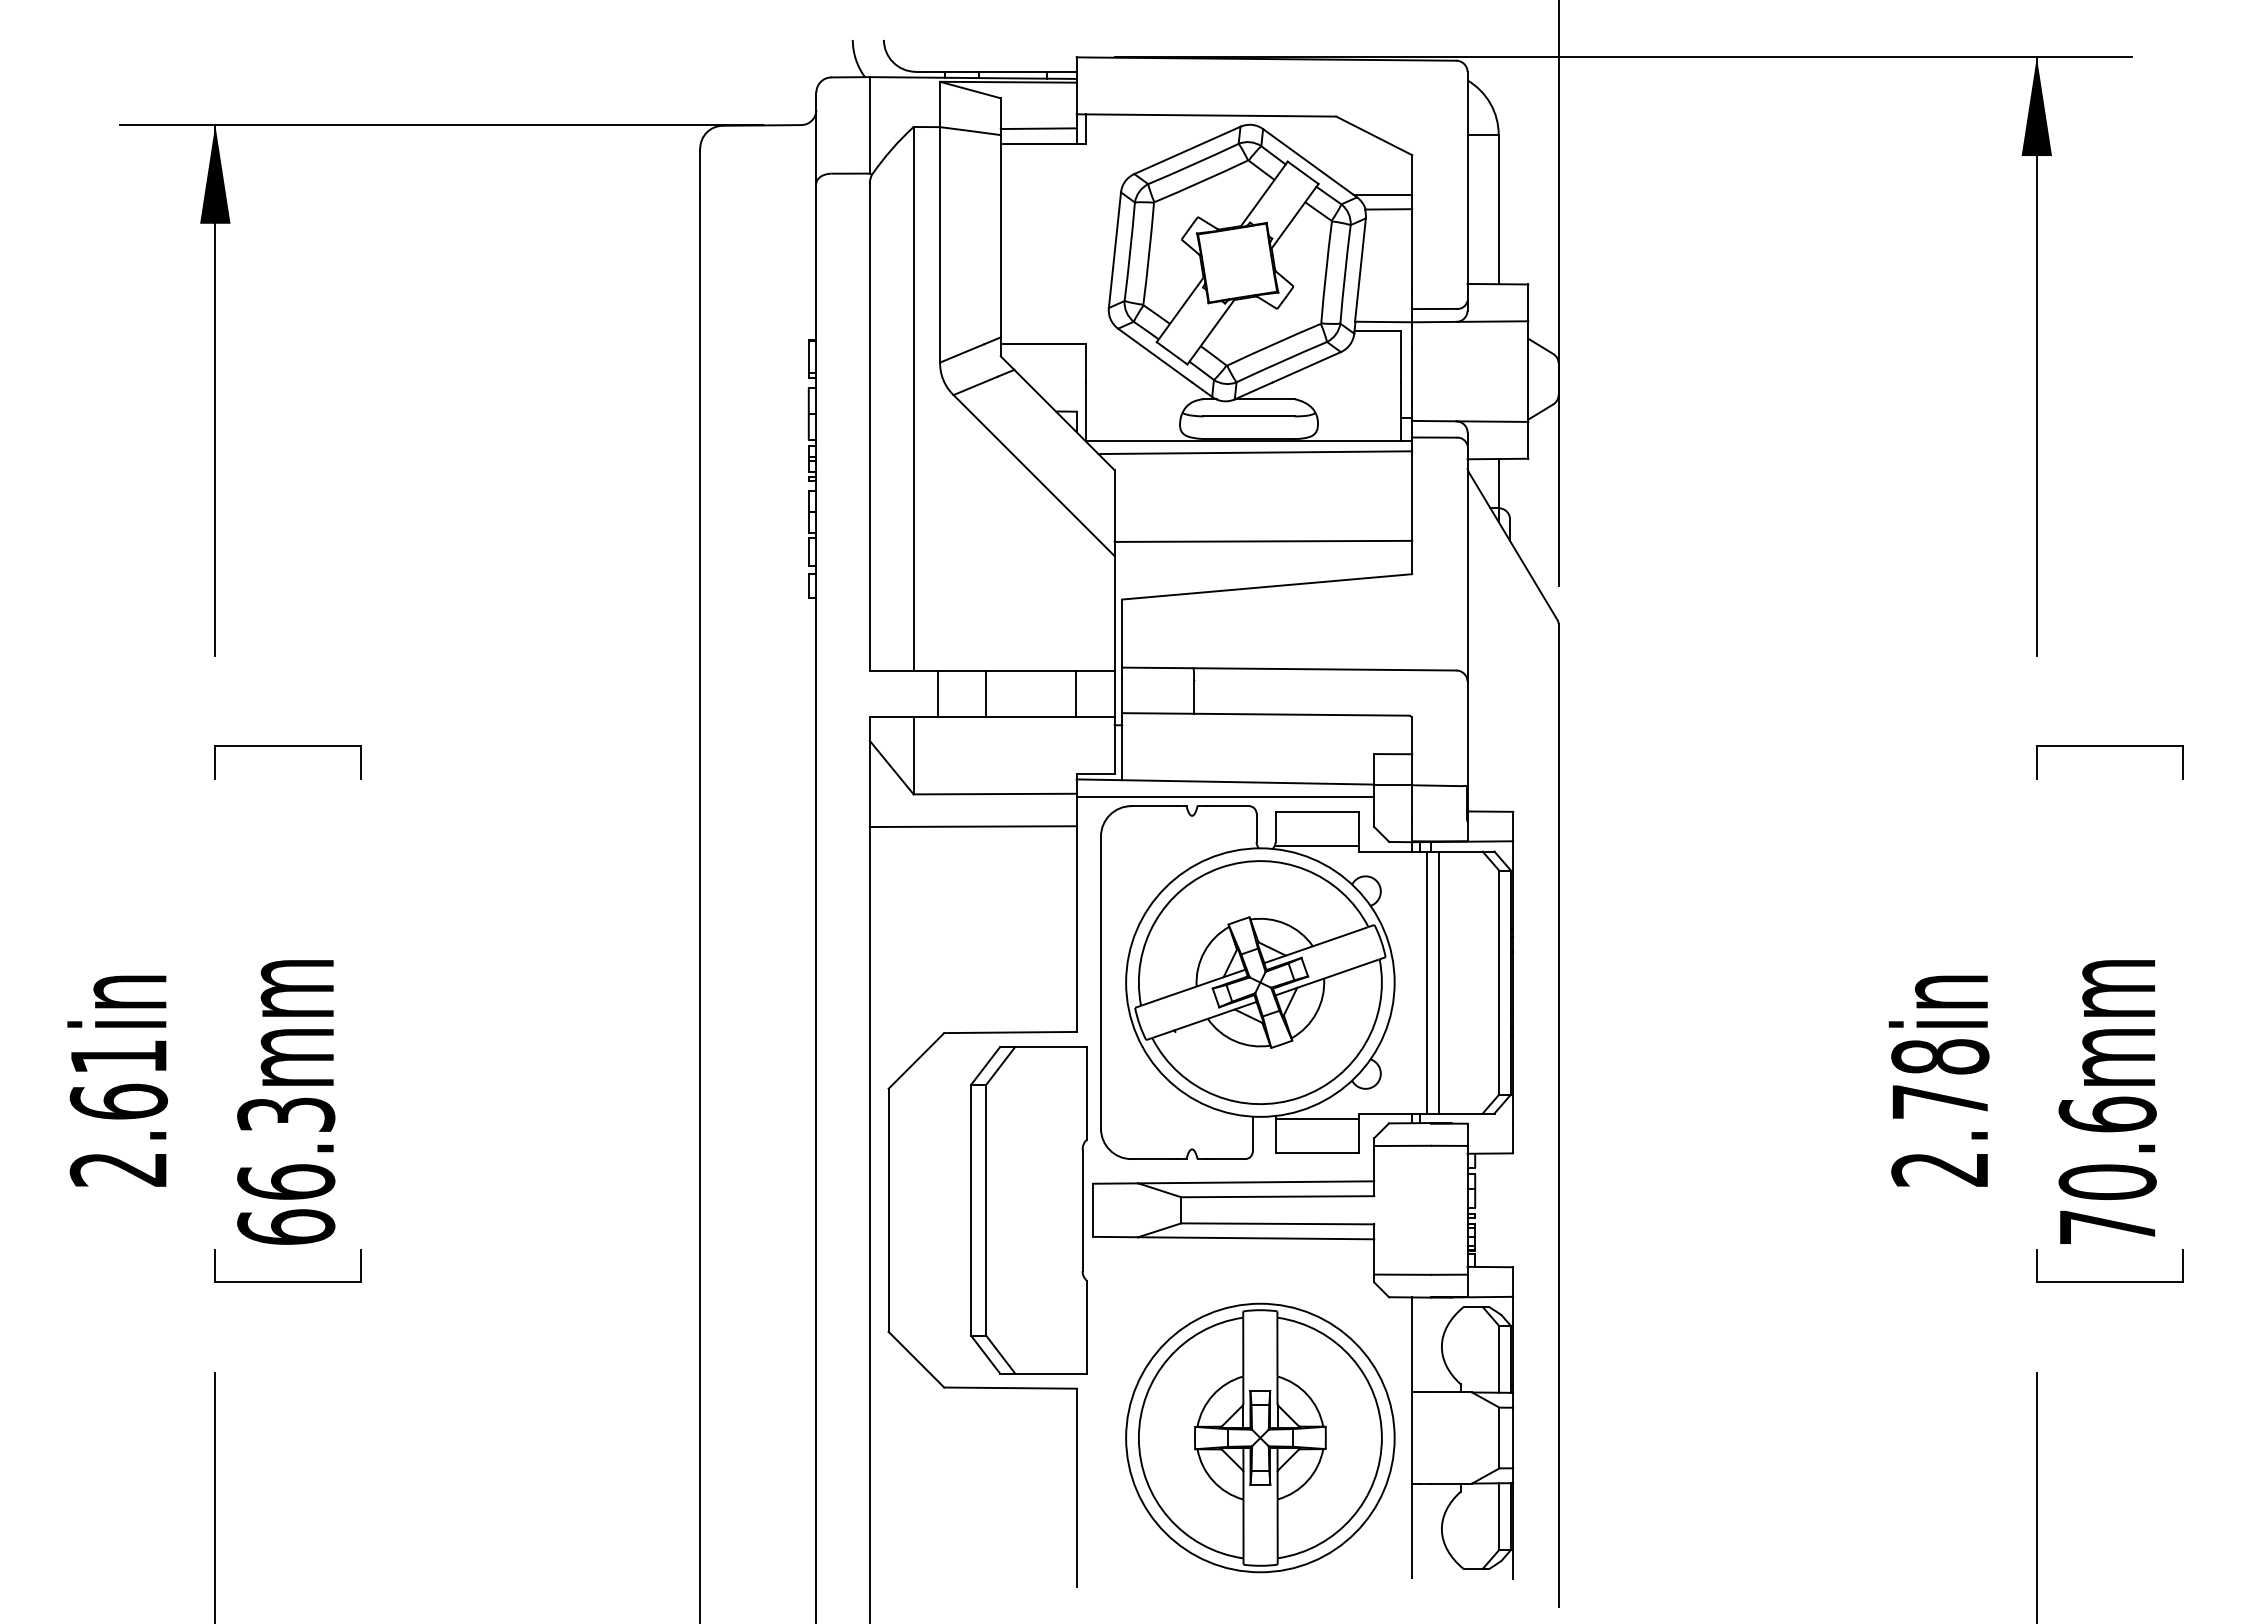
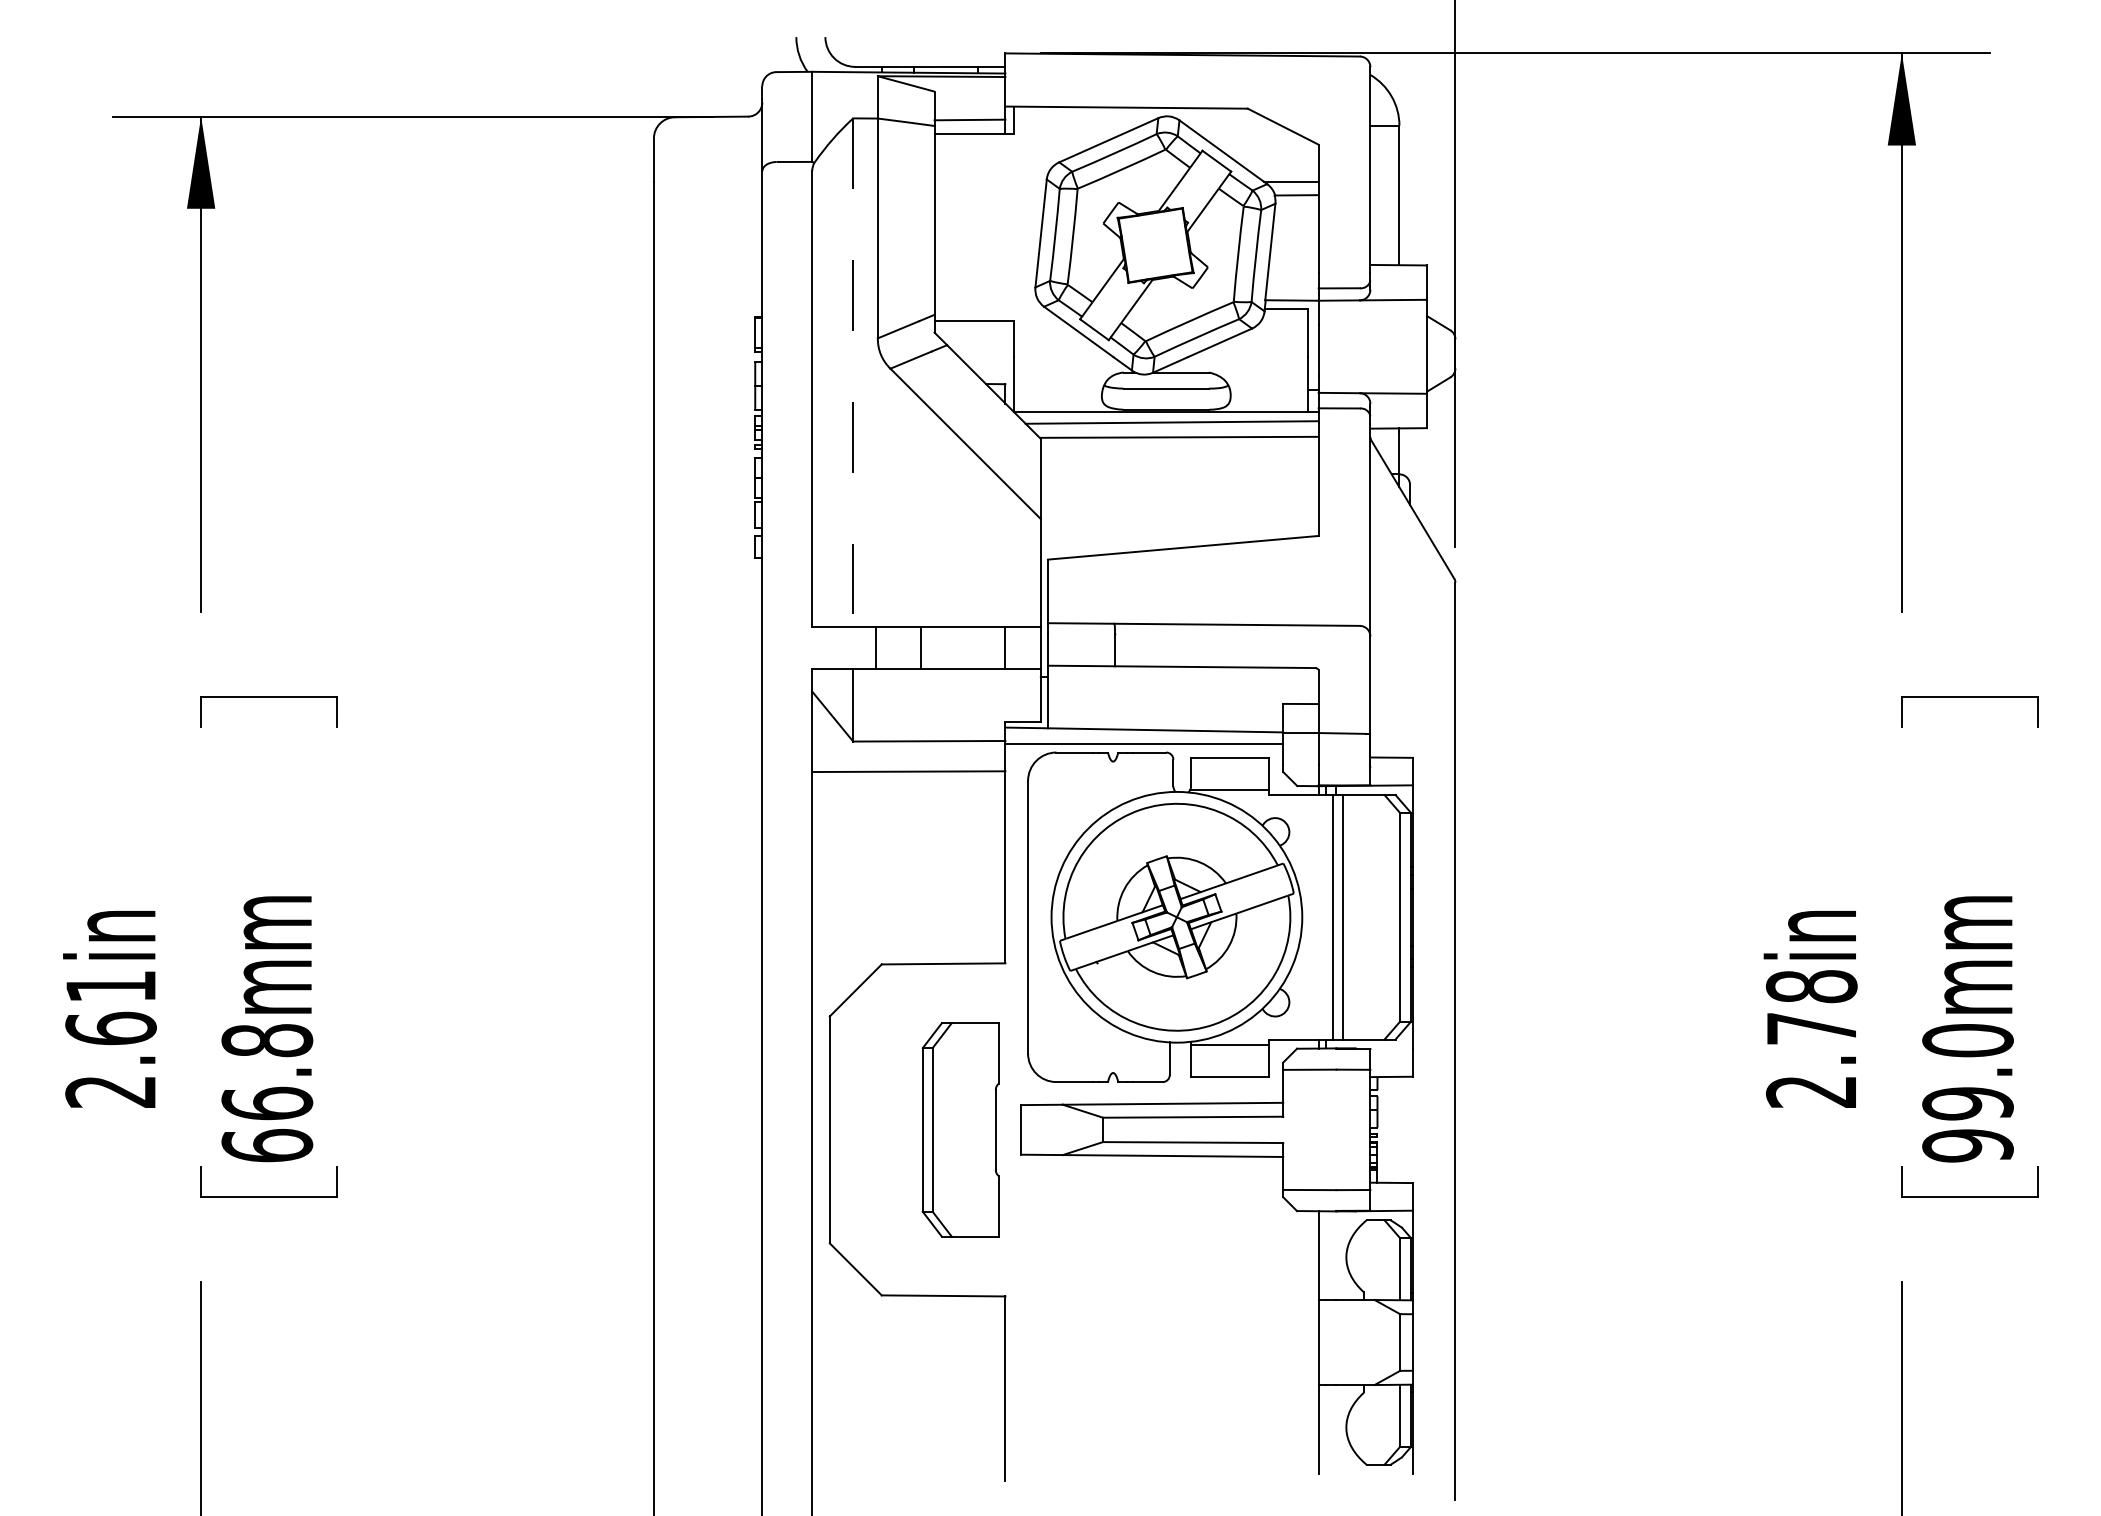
line: (914, 400) -> (853, 373), solid -> dashed
line: (1263, 540) -> (1179, 436), moved
text: (286, 1114) -> (267, 1040), 66.3mm -> 66.8mm
text: (2107, 1170) -> (1967, 1092), 70.6mm -> 99.0mm
part: (1028, 1209) -> (960, 1129), size x0.7
part: (1259, 1437) -> (1176, 1342), removed

